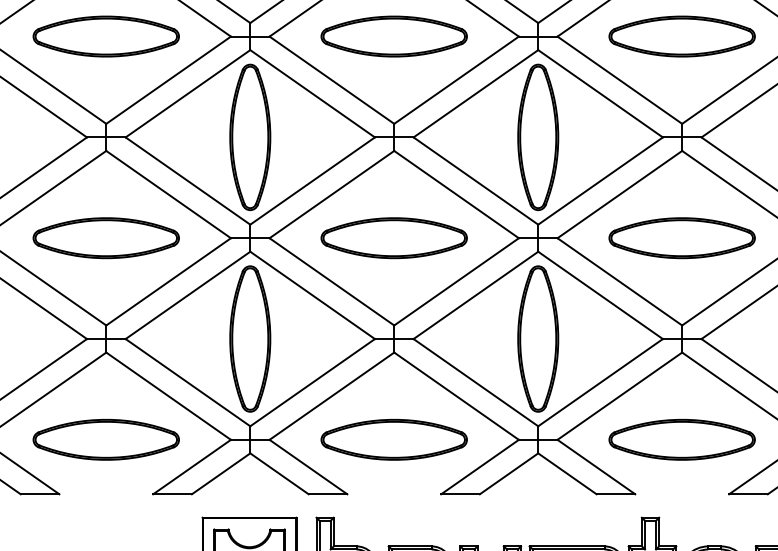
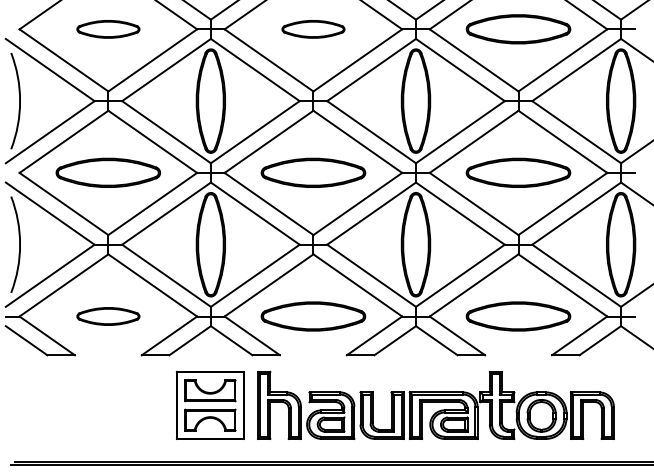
part: (106, 36) -> (108, 29), size x0.6
part: (394, 36) -> (313, 29), size x0.6
part: (106, 439) -> (108, 316), size x0.6

